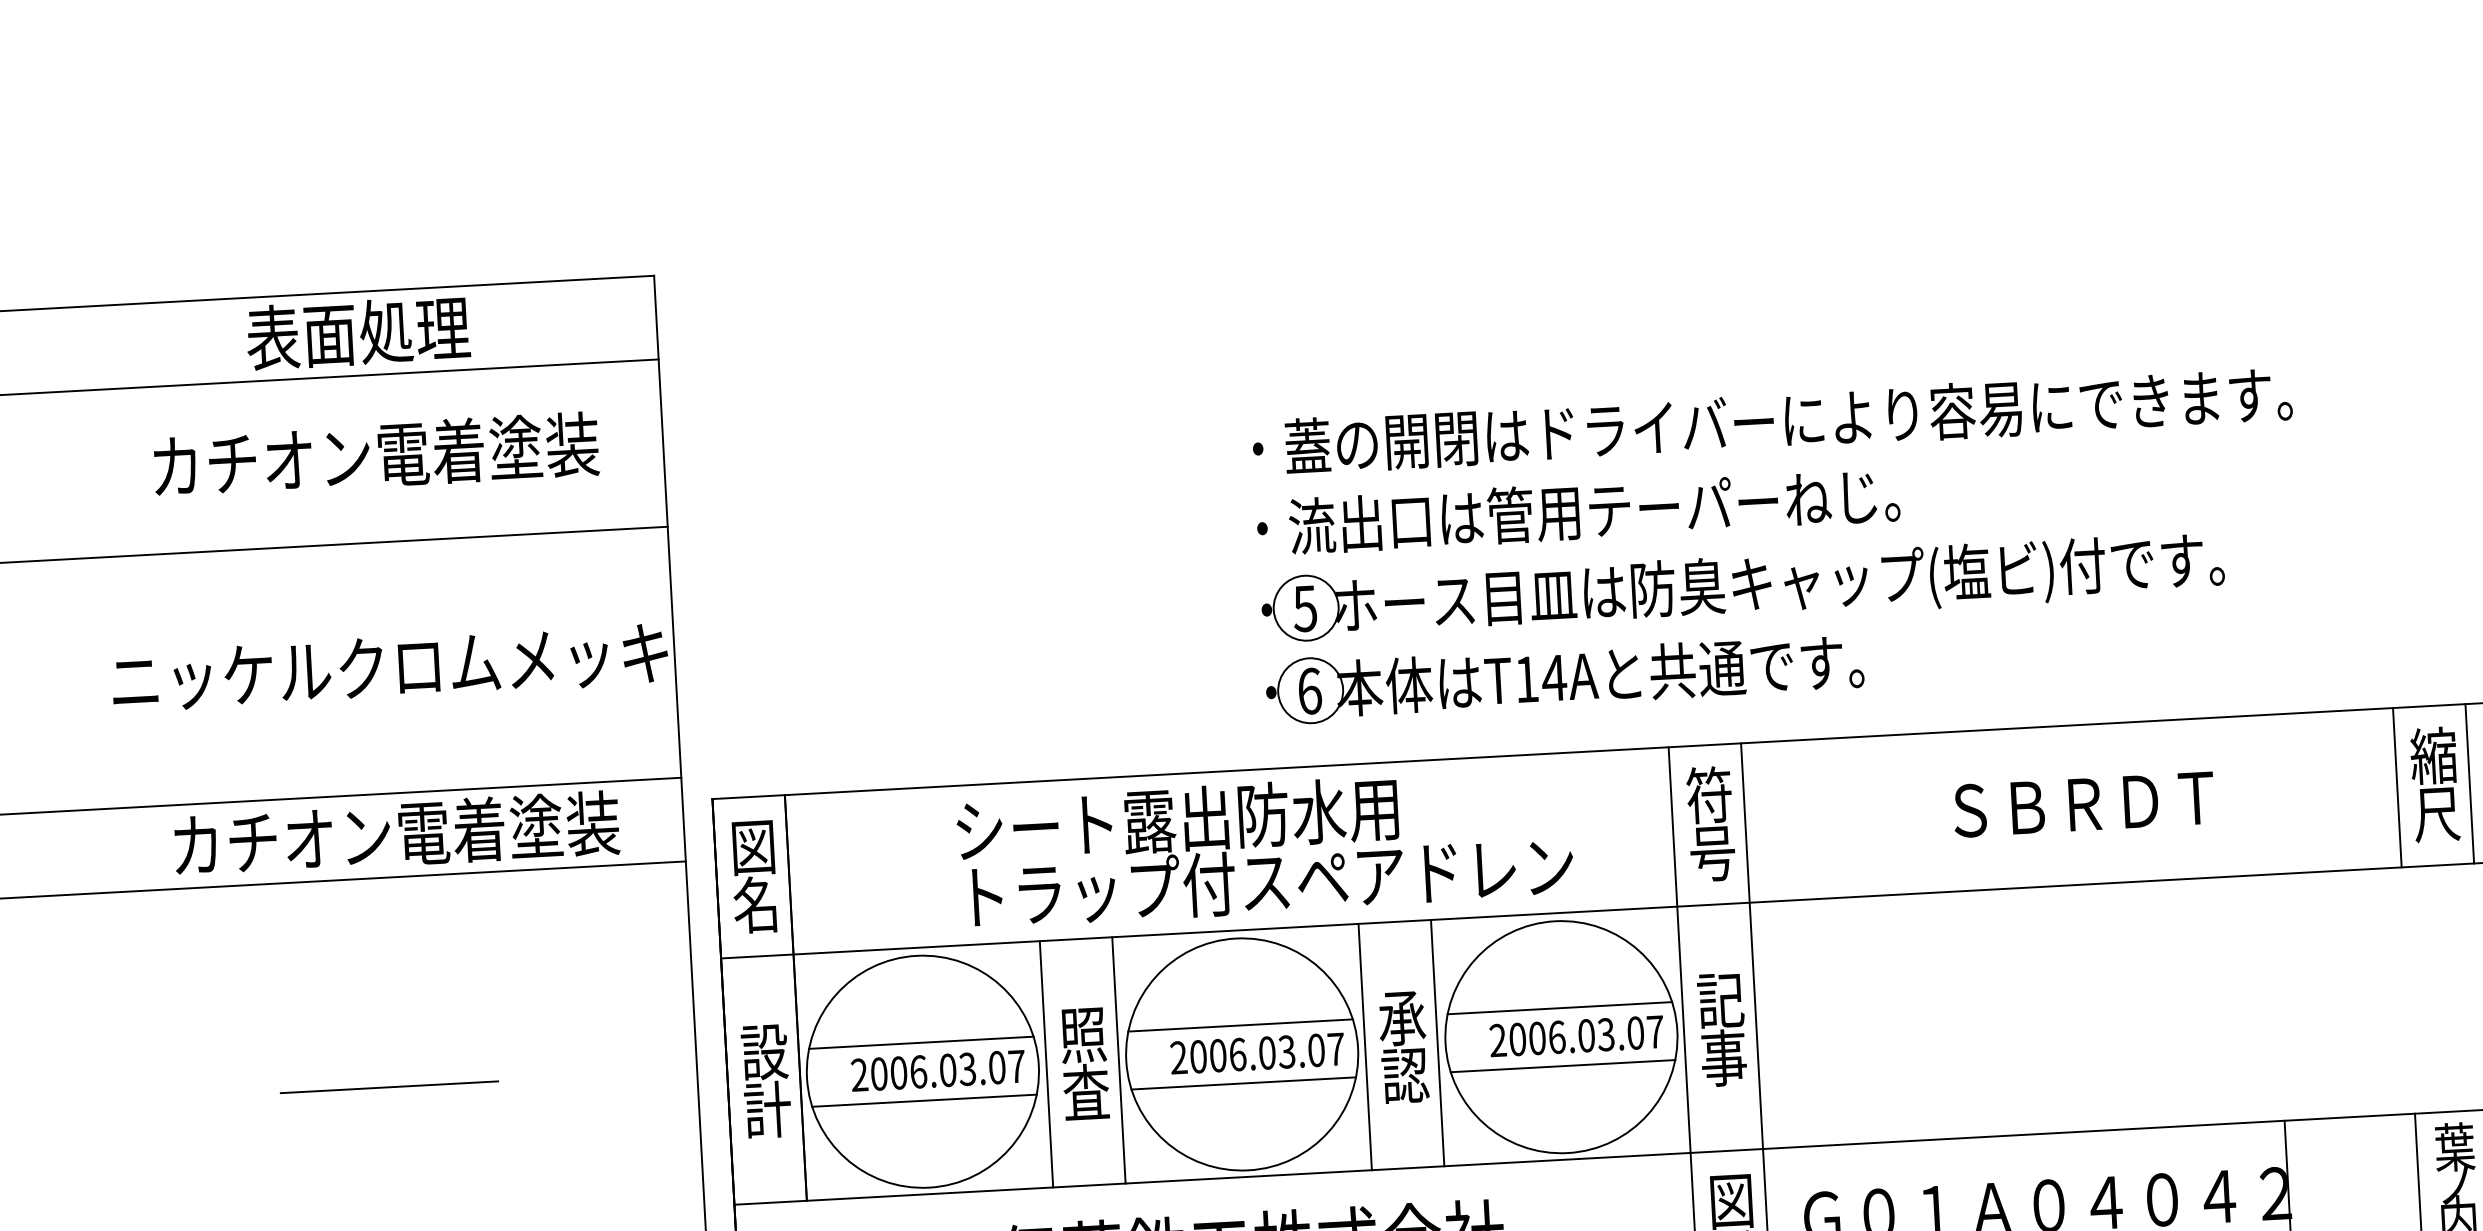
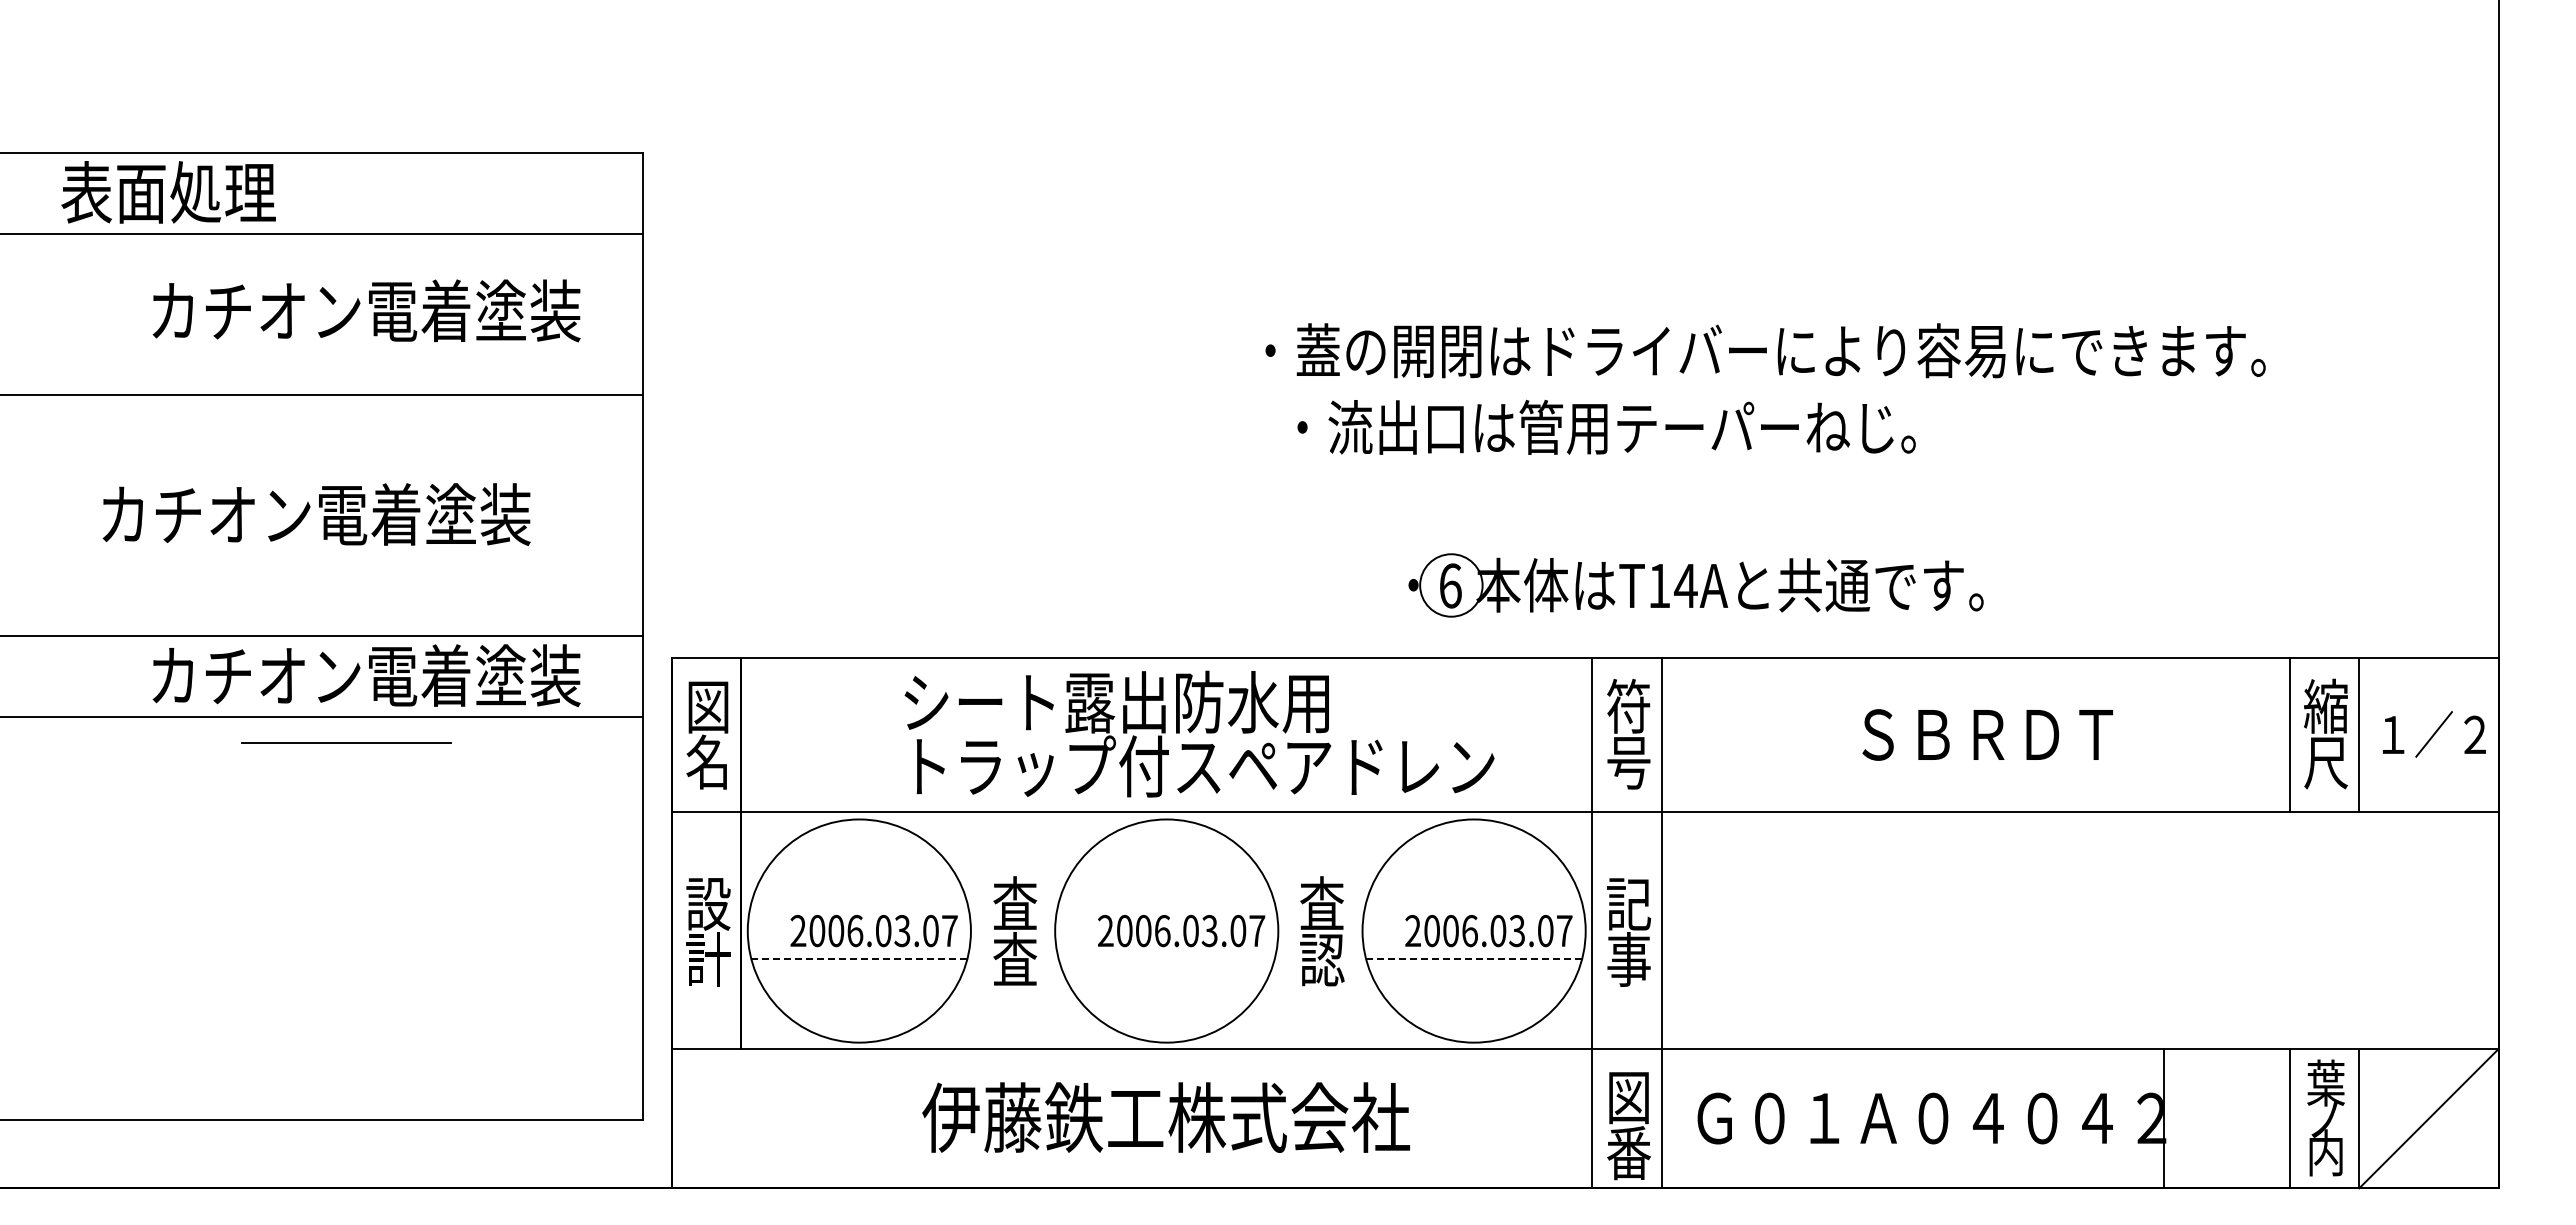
text: (358, 332) -> (168, 192), moved
text: (1772, 420) -> (1765, 350), moved
text: (1578, 510) -> (1606, 426), moved
part: (1742, 585) -> (1671, 506), removed
text: (389, 666) -> (368, 514), ニッケルクロムメッキ -> カチオン電着塗装
part: (1564, 677) -> (1695, 585), moved
line: (1560, 1008) -> (1474, 903), removed
text: (1401, 1017) -> (1321, 903), 承 -> 査
line: (1240, 1025) -> (1166, 903), removed
text: (1083, 1034) -> (1015, 903), 照 -> 査
line: (1437, 1042) -> (1354, 929), removed
line: (921, 1043) -> (859, 903), removed
line: (1365, 1046) -> (1285, 929), removed
line: (1119, 1059) -> (1048, 929), removed
line: (1046, 1063) -> (978, 929), removed
line: (1563, 1065) -> (1474, 958), solid -> dashed
line: (1243, 1082) -> (1166, 958), removed
line: (389, 1086) -> (346, 742), moved
line: (924, 1100) -> (859, 958), solid -> dashed

